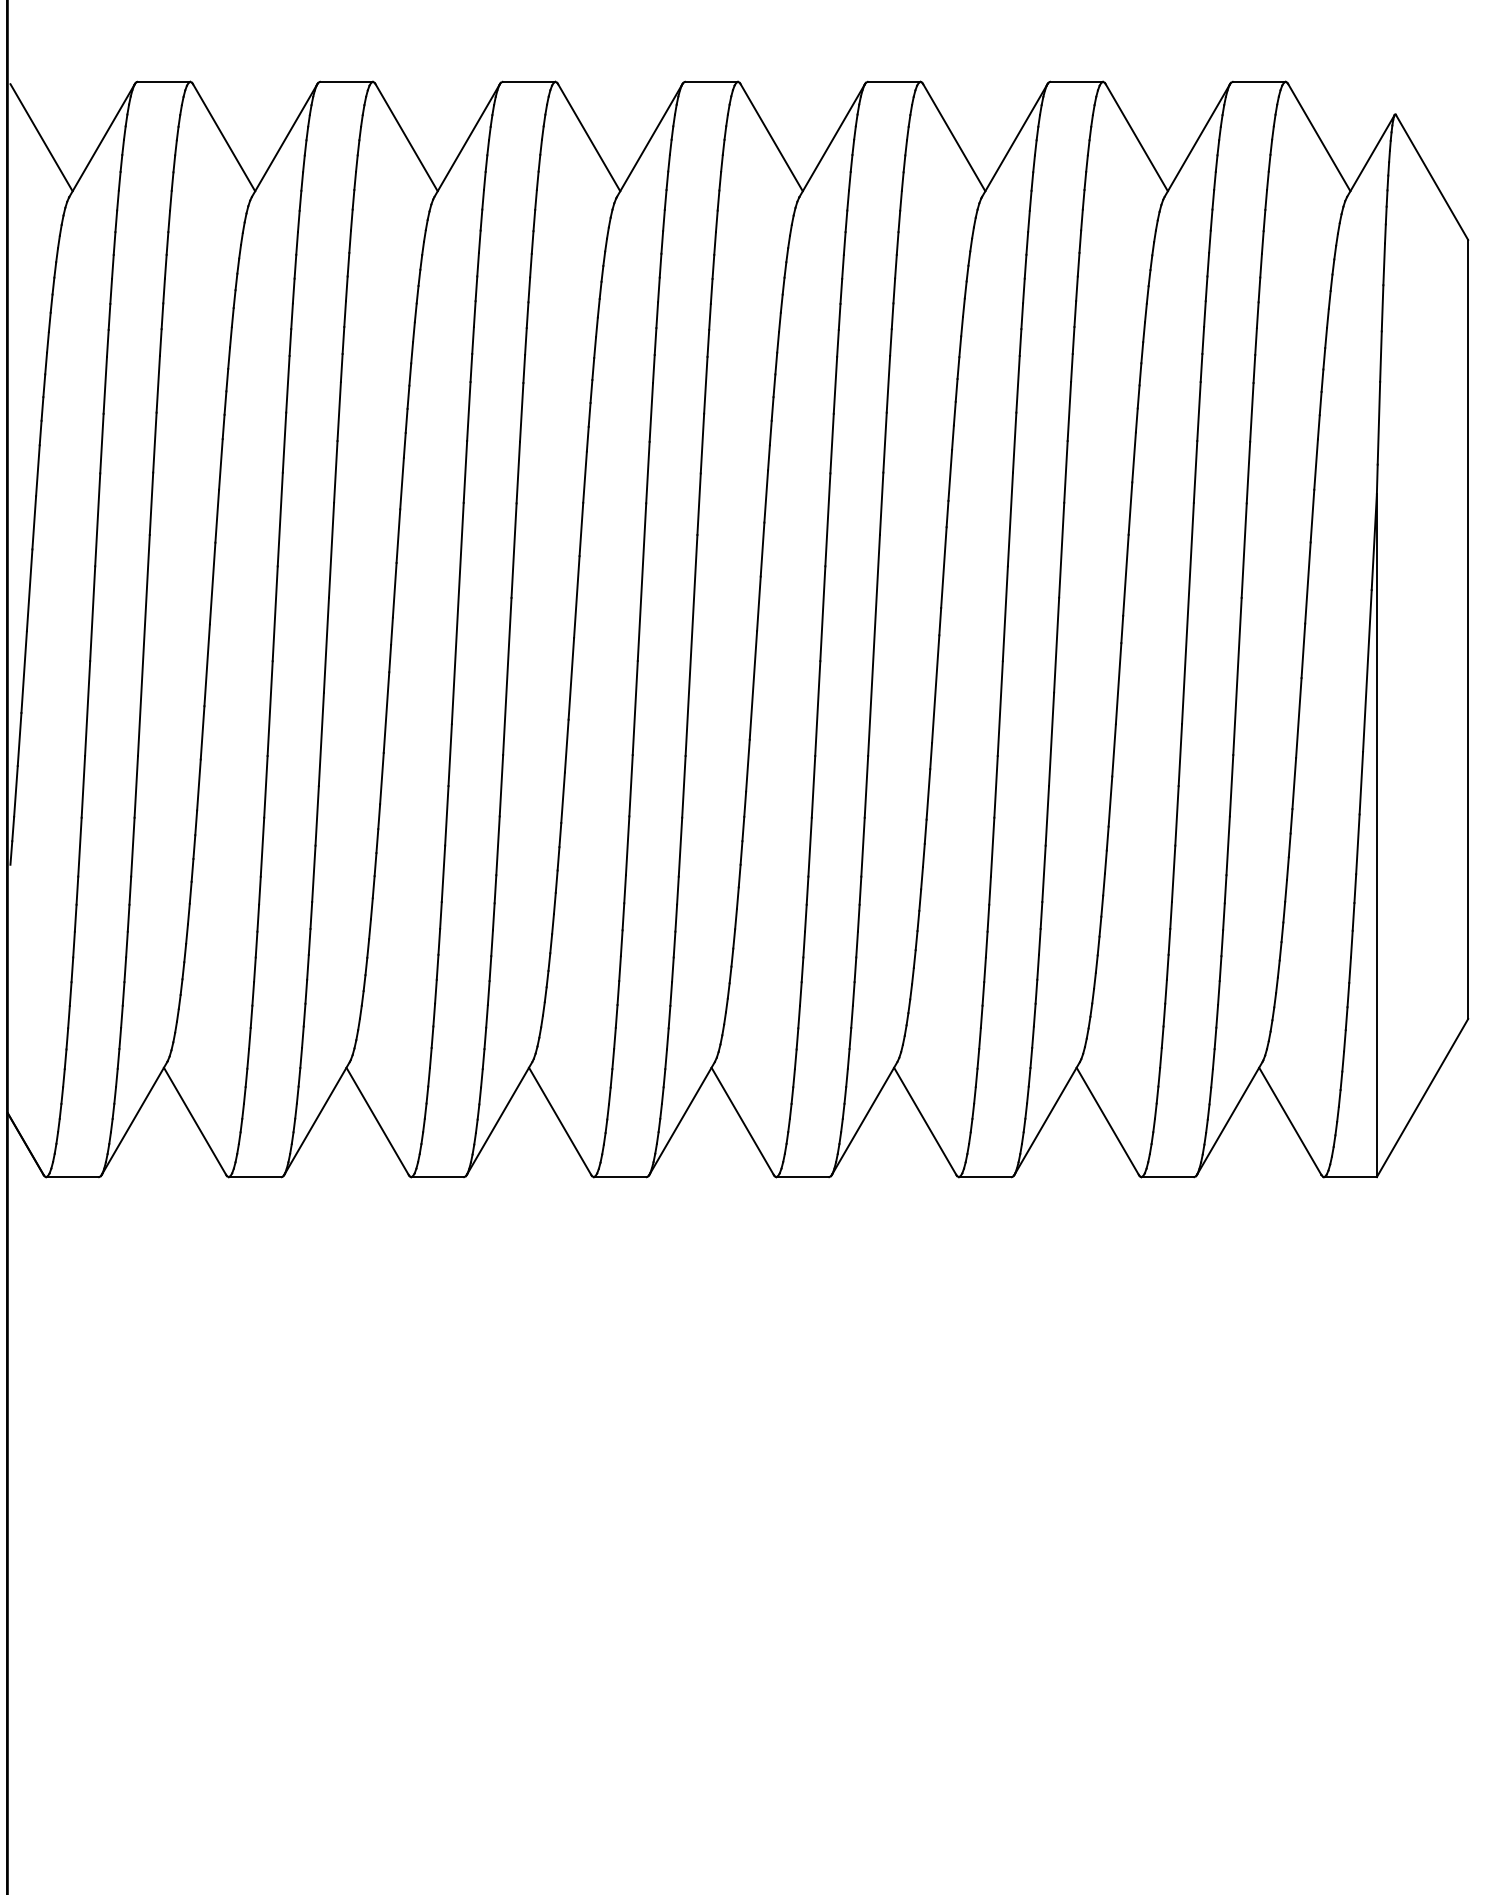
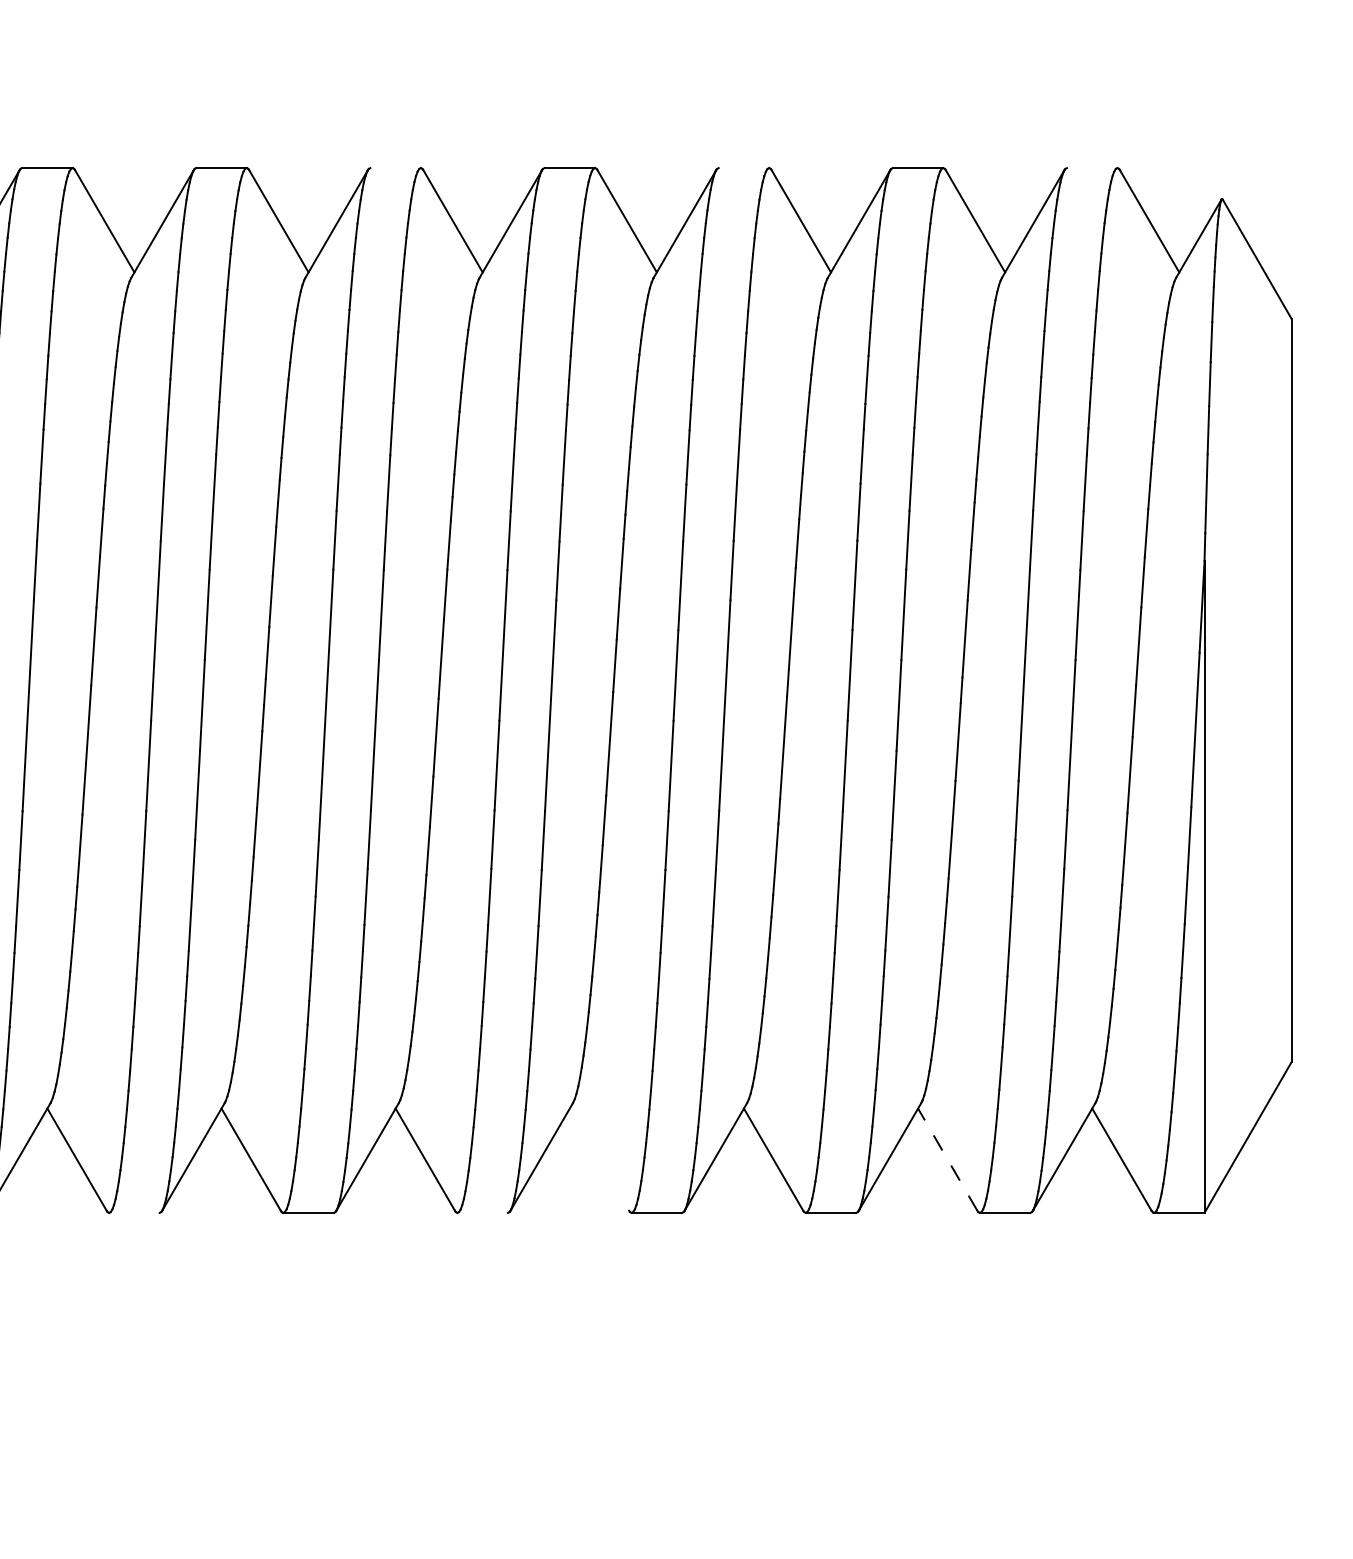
line: (528, 81) -> (395, 167), removed
line: (893, 81) -> (743, 167), removed
line: (1258, 81) -> (1091, 167), removed
line: (742, 1120) -> (599, 1158), removed
line: (1107, 1121) -> (947, 1159), solid -> dashed
line: (254, 1177) -> (133, 1213), removed
line: (619, 1177) -> (481, 1213), removed

